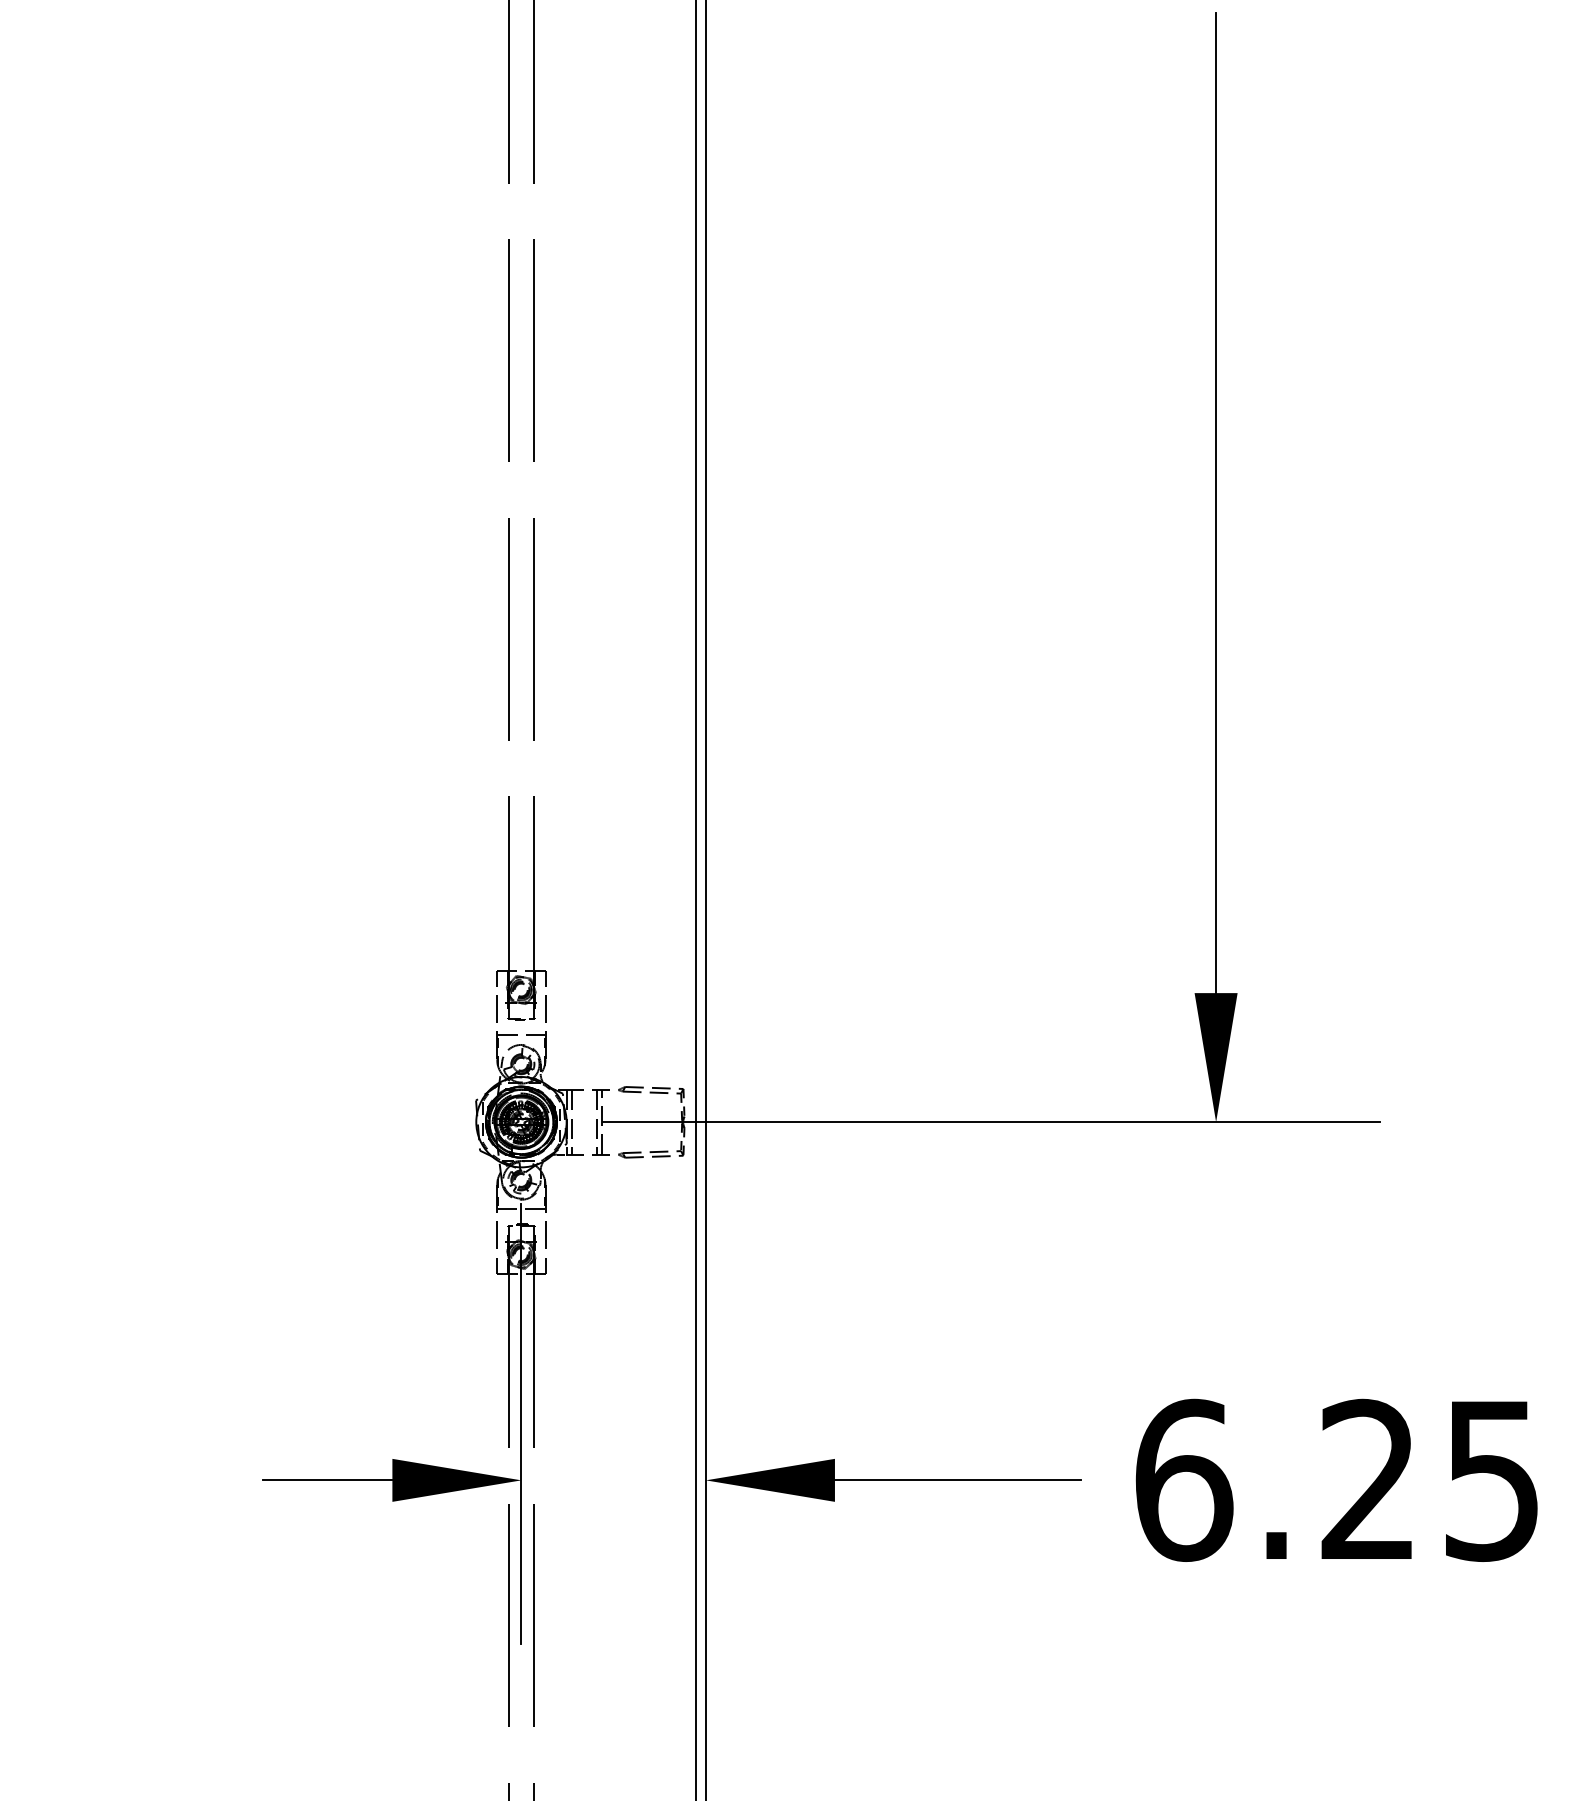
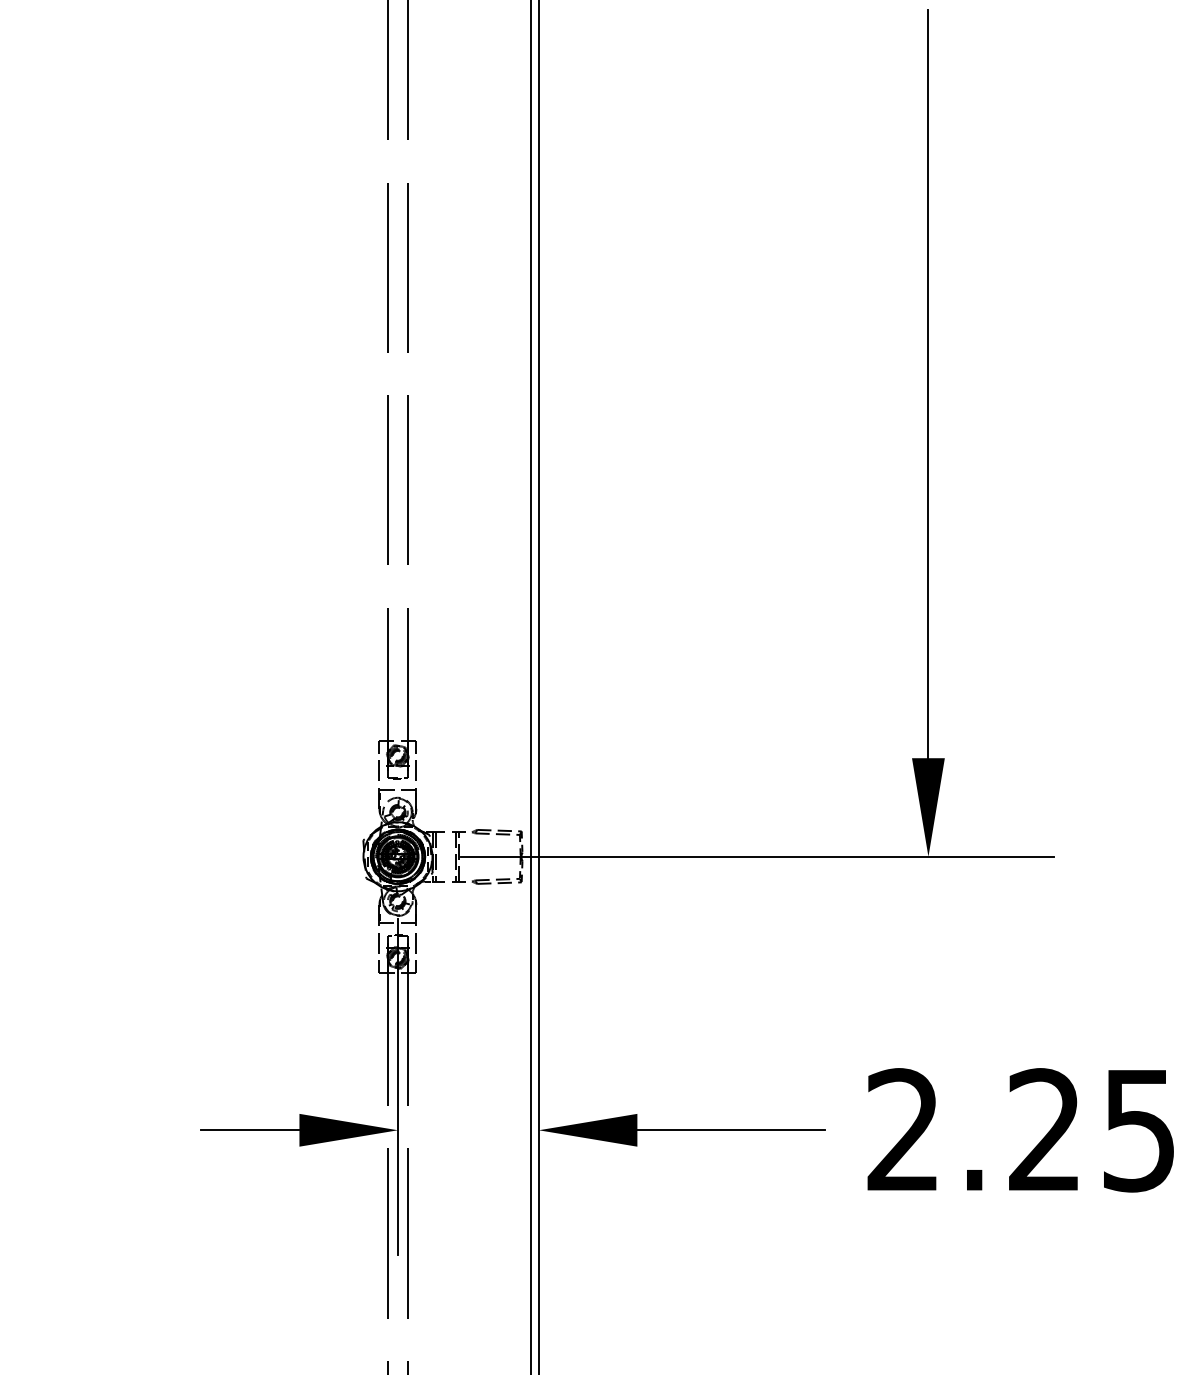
text: (1184, 1479) -> (904, 1129), 6.25 -> 2.25

